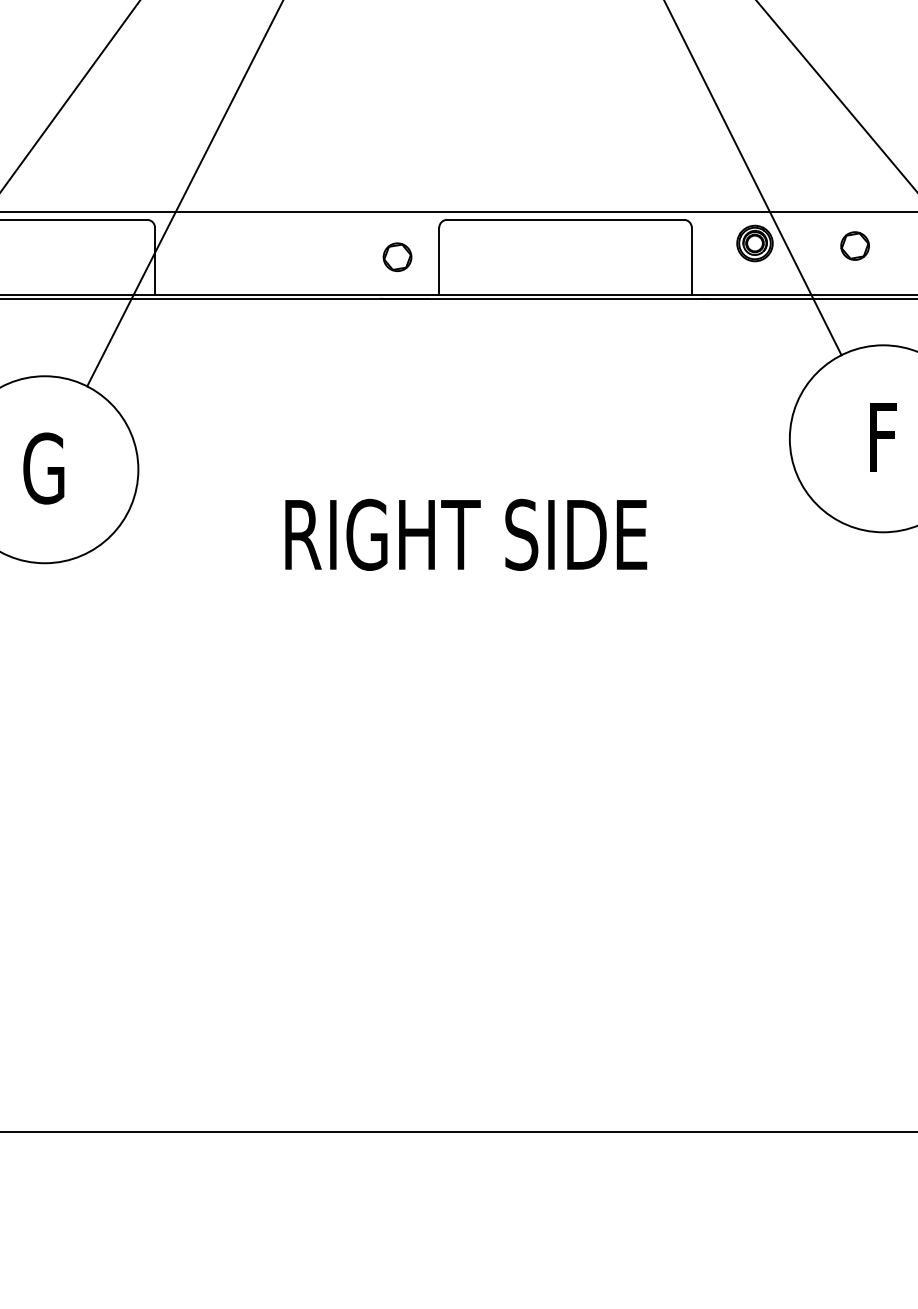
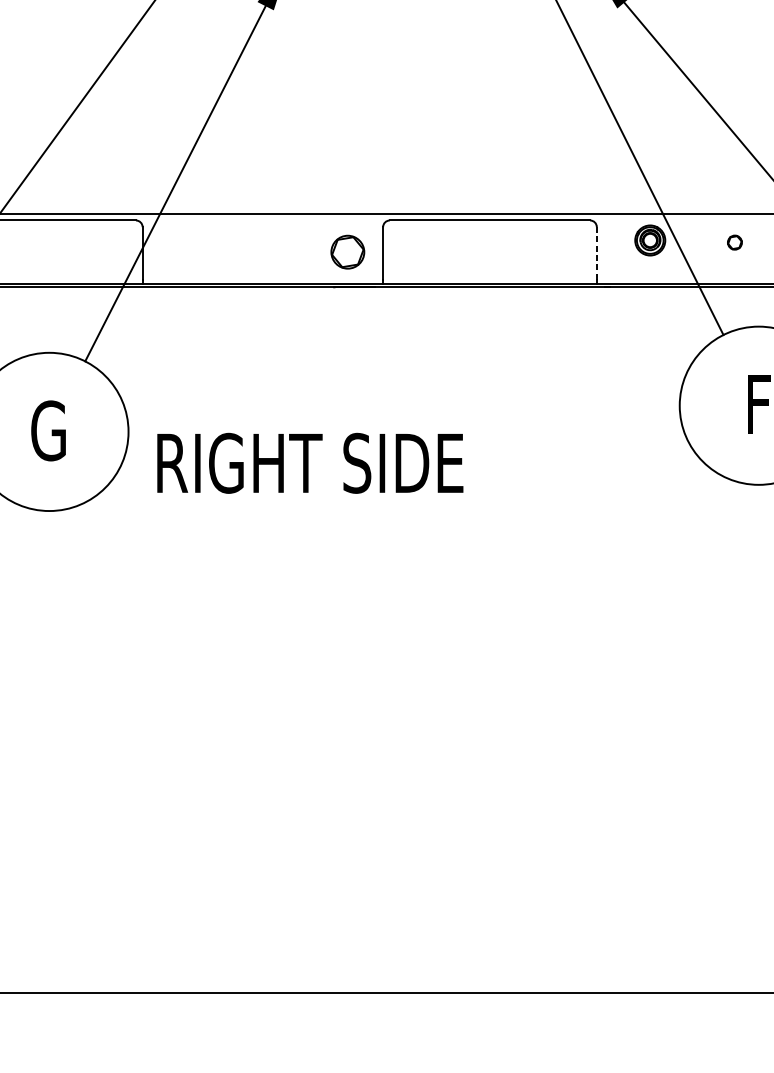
part: (854, 245) -> (734, 242), size x0.6
part: (397, 256) -> (347, 251), size x1.4
line: (691, 259) -> (596, 254), solid -> dashed
text: (466, 534) -> (310, 463), moved

